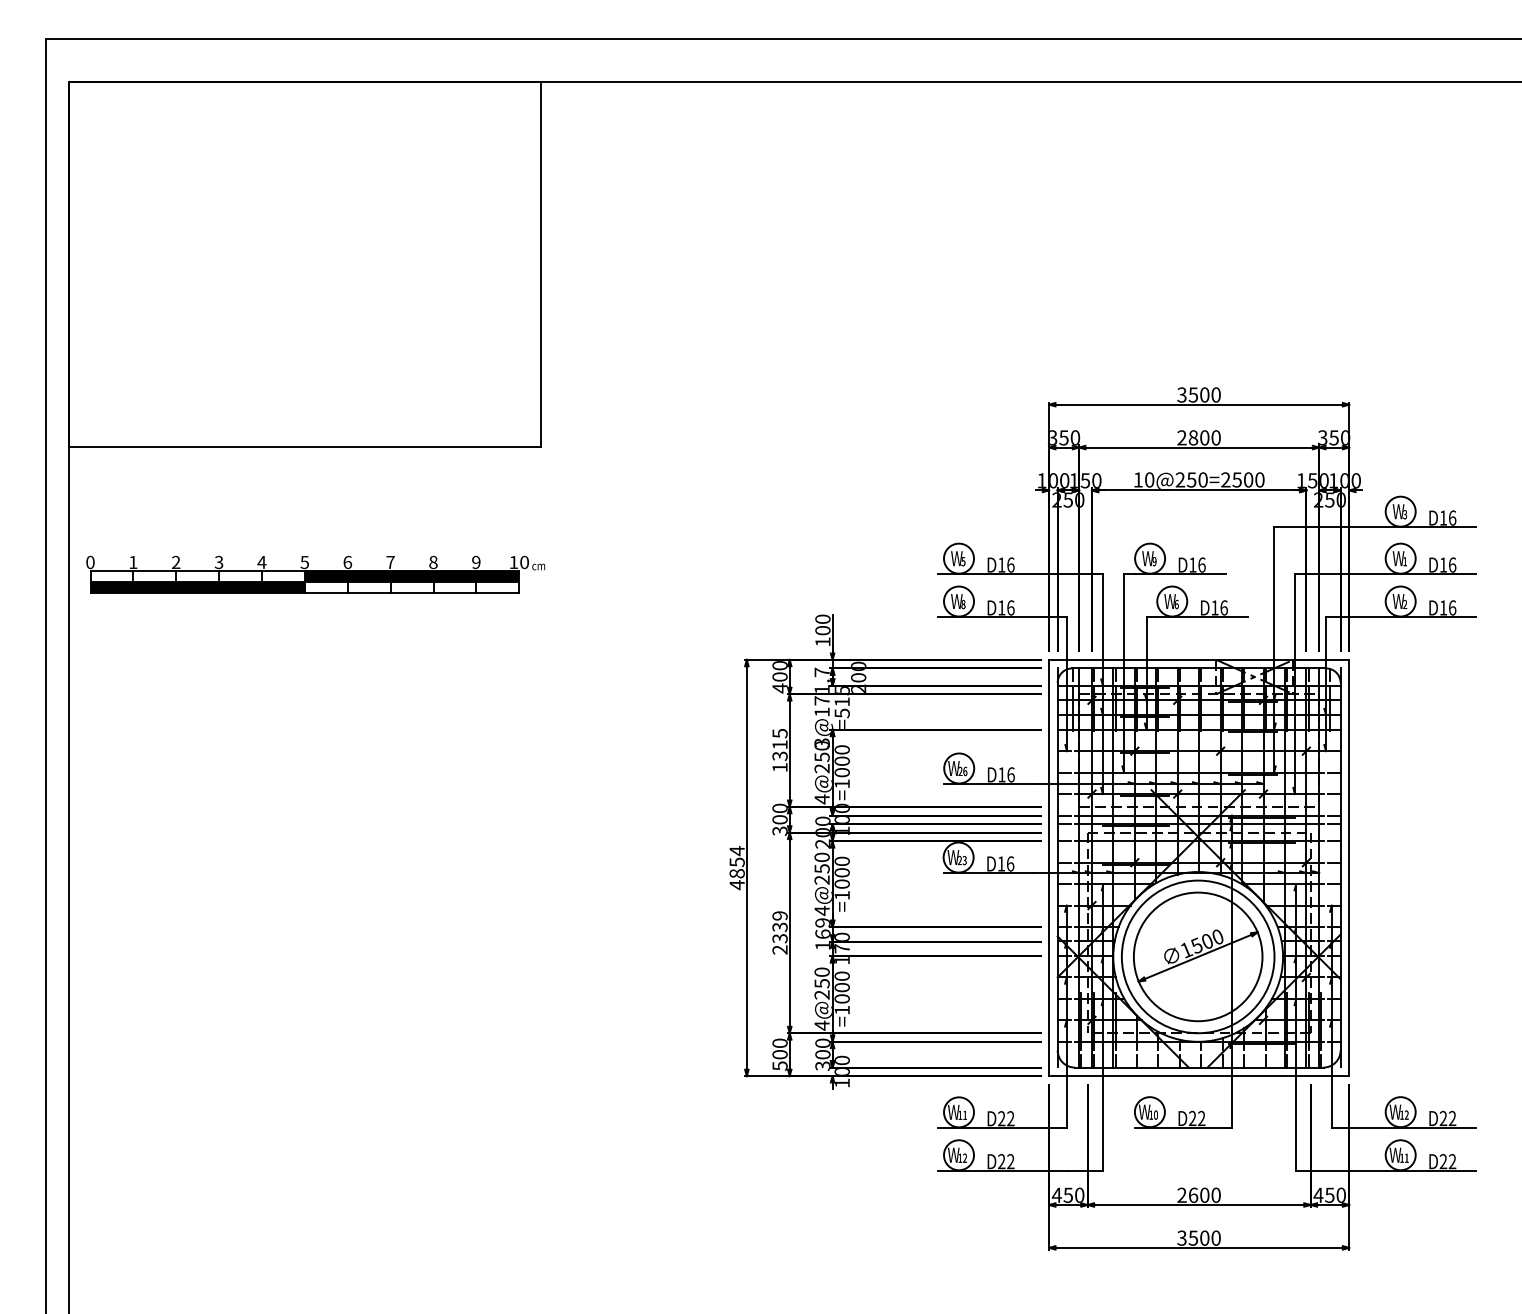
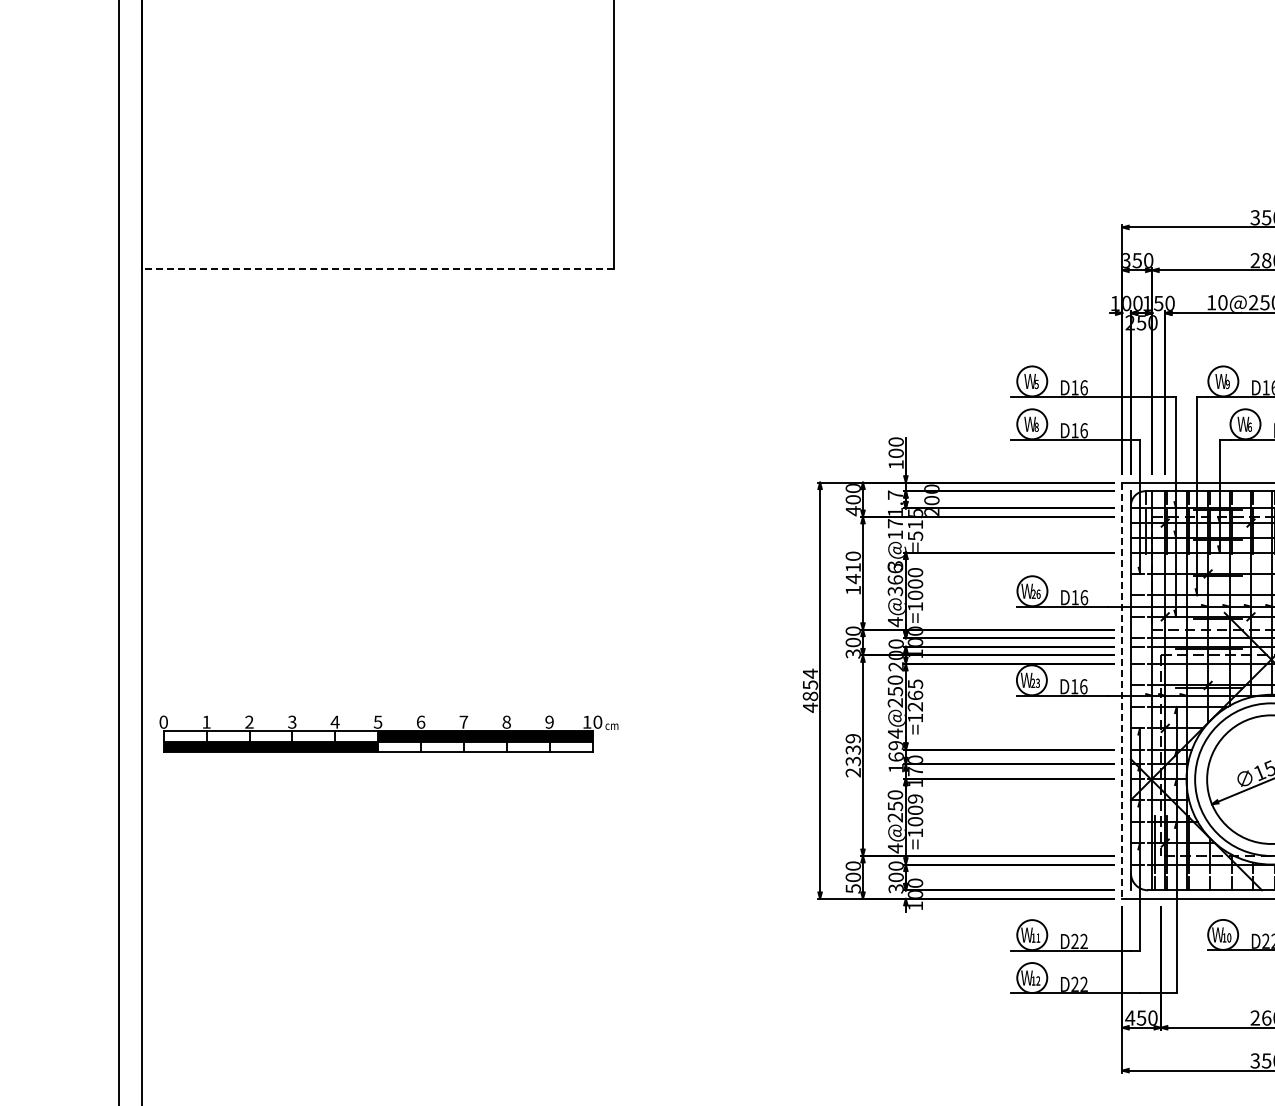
line: (304, 446) -> (377, 269), solid -> dashed
part: (315, 574) -> (388, 734), moved
text: (779, 744) -> (852, 567), 1315 -> 1410
text: (821, 757) -> (894, 580), 4@250 -> 4@366
line: (1049, 868) -> (1122, 691), solid -> dashed
text: (841, 872) -> (914, 695), =1000 -> =1265
text: (841, 975) -> (914, 798), =1000 -> =1009

